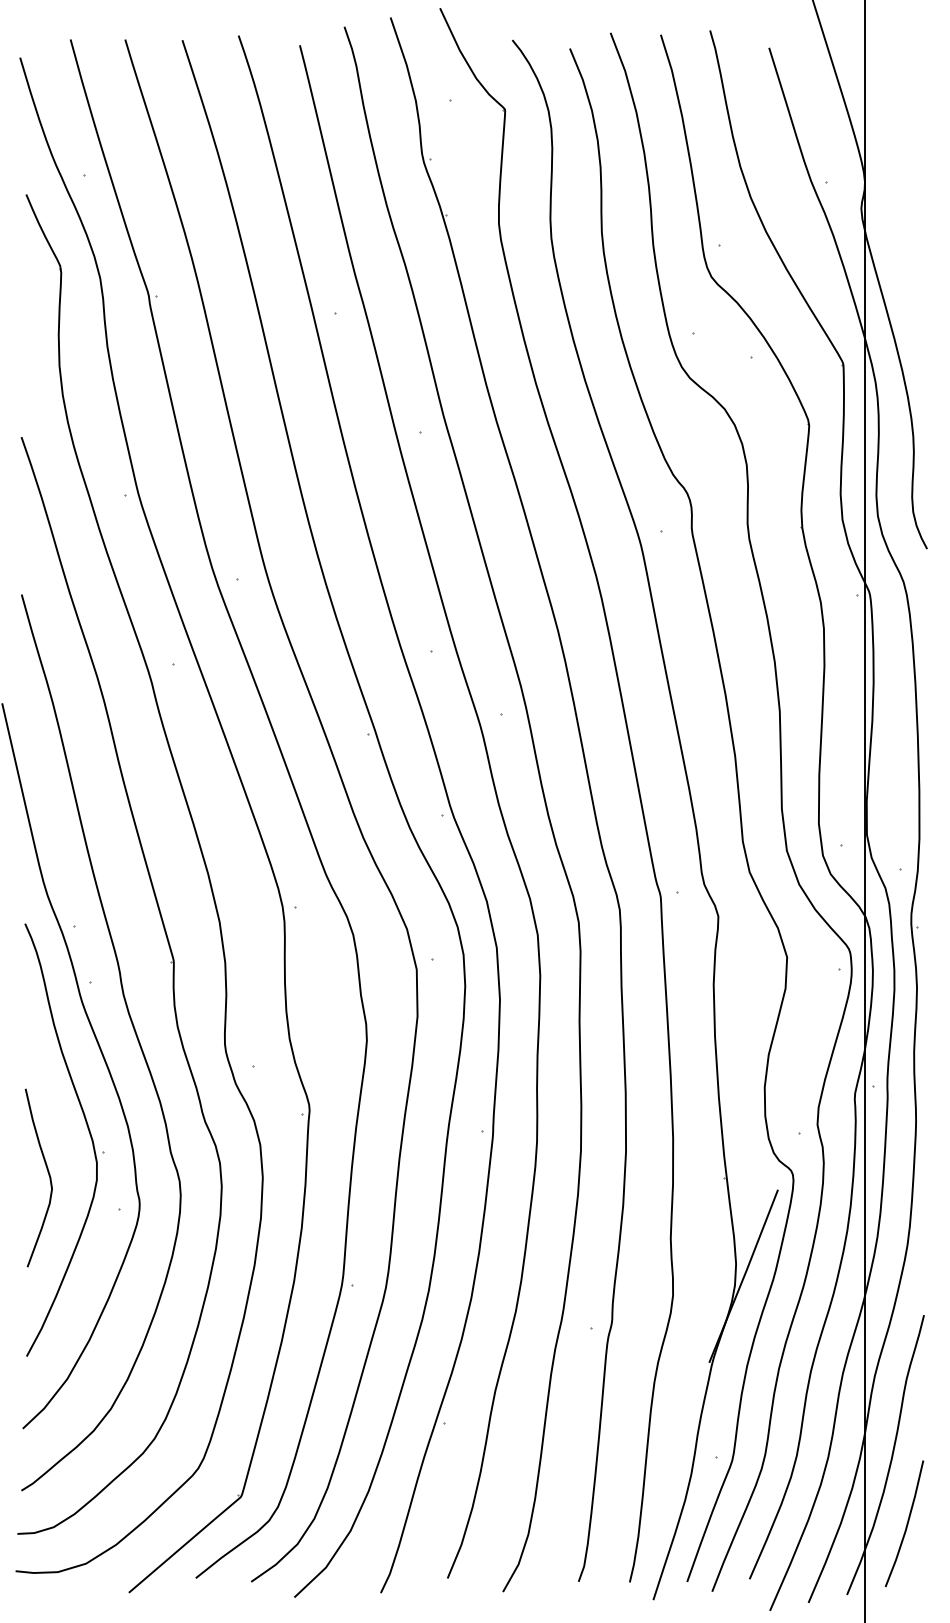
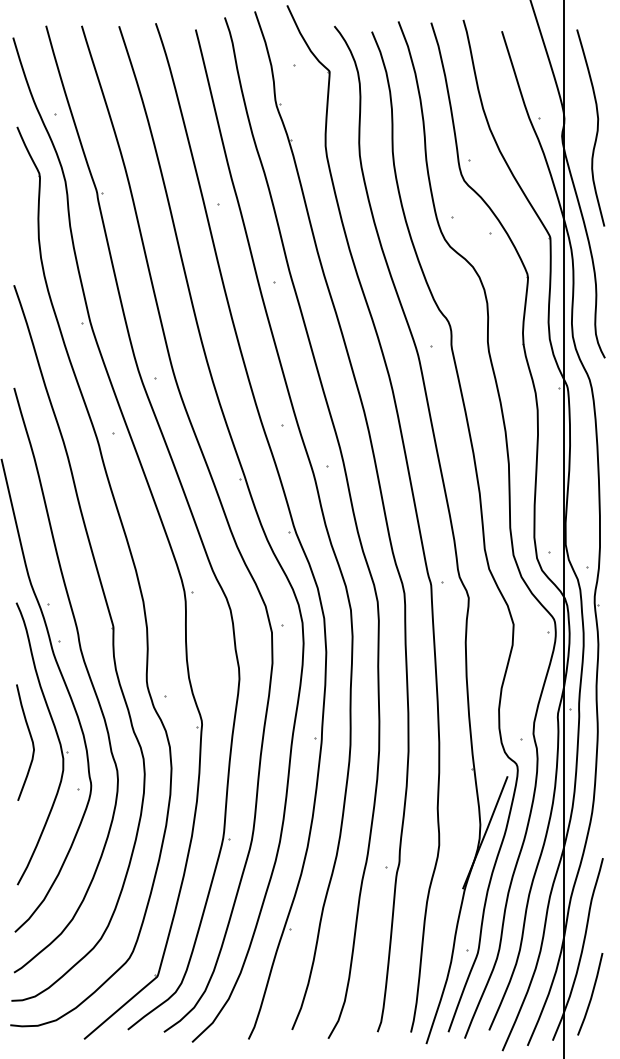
curve: (914, 196) -> (596, 128), added
curve: (48, 1176) -> (31, 741), moved

